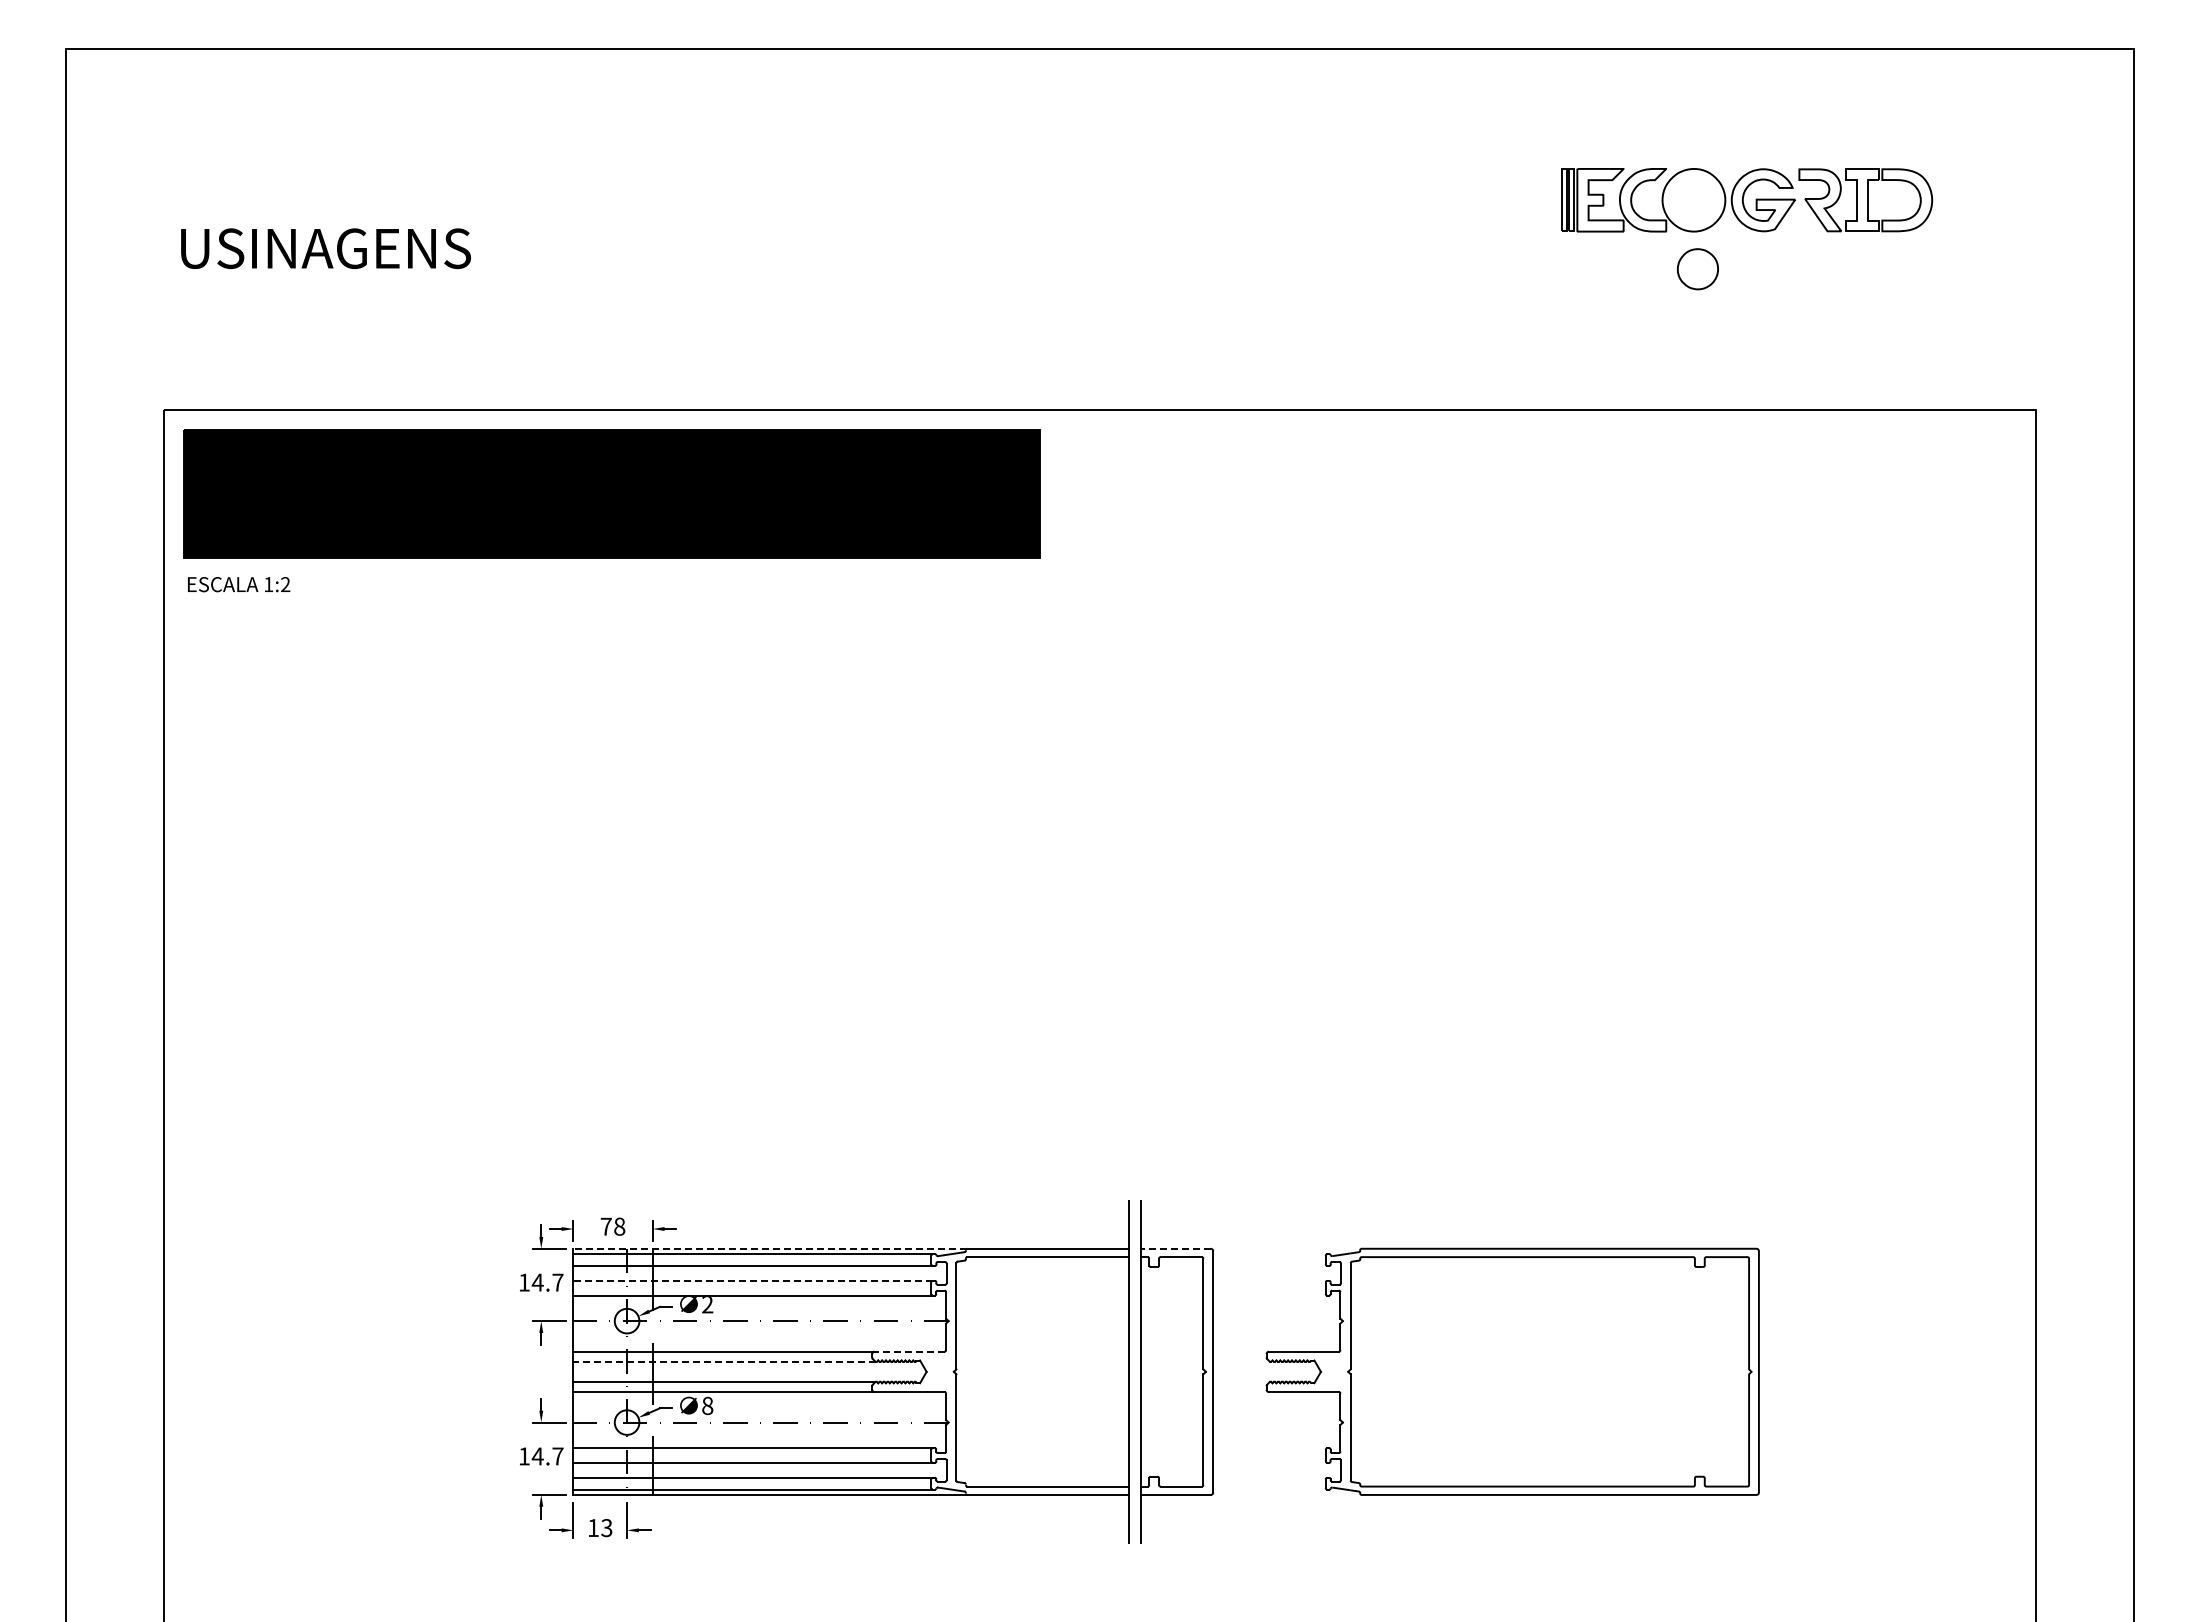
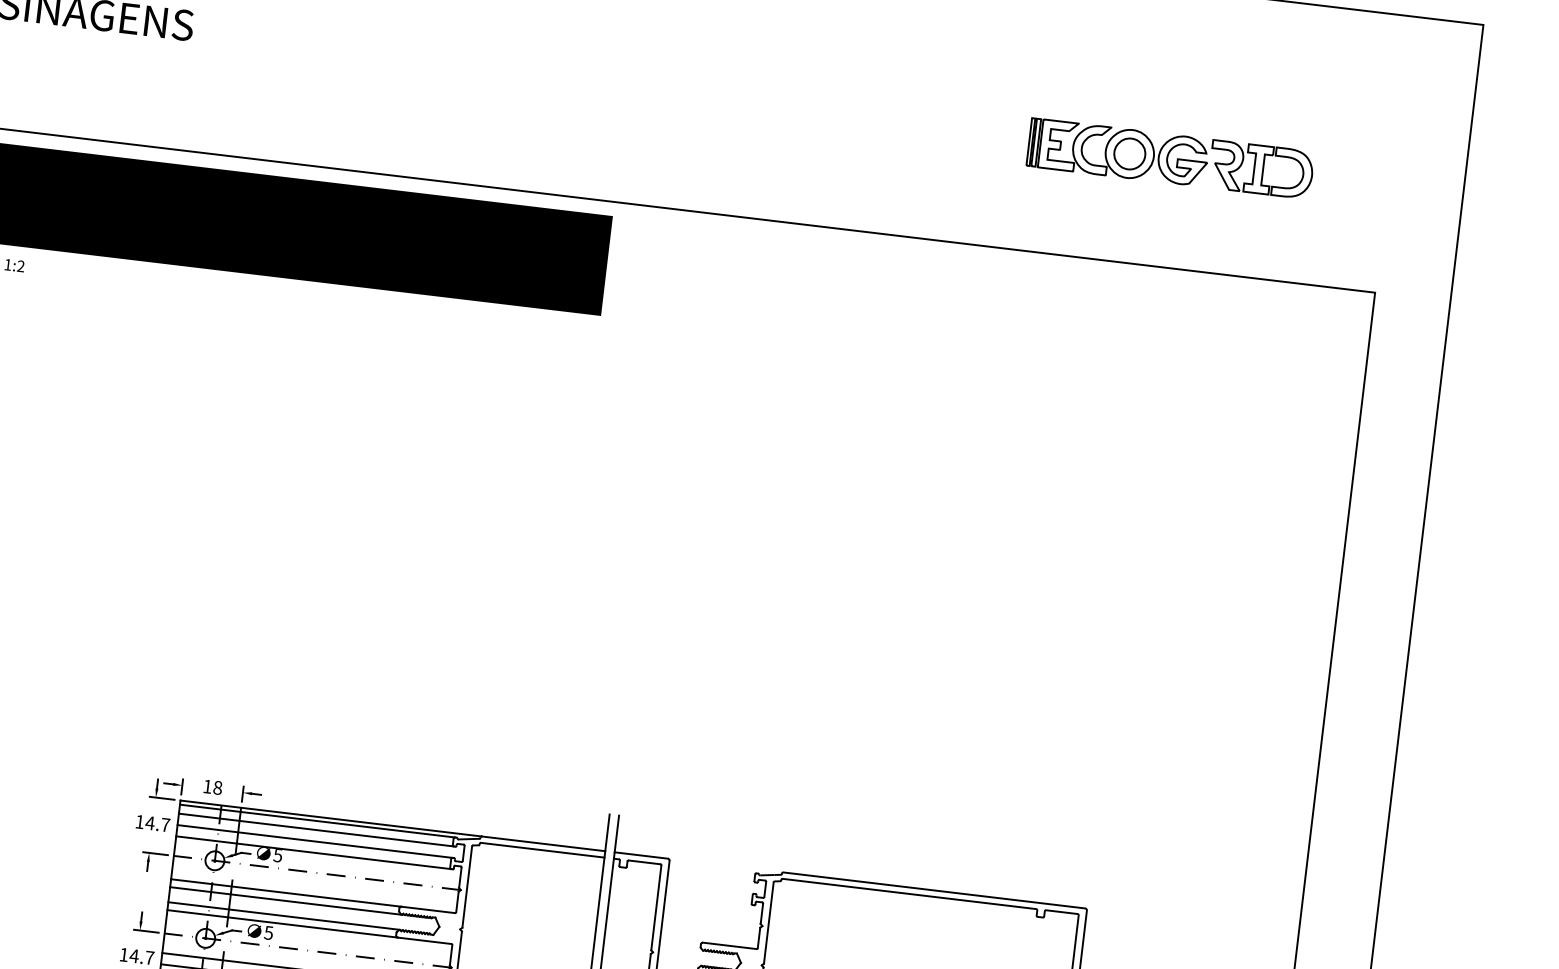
part: (1747, 200) -> (1170, 159), moved
text: (605, 1226) -> (207, 786), 78 -> 18
line: (770, 1248) -> (331, 818), dashed -> solid
line: (1175, 1248) -> (640, 855), dashed -> solid
line: (753, 1280) -> (315, 841), dashed -> solid
text: (707, 1305) -> (277, 856), 2 -> 5
line: (909, 1351) -> (428, 909), dashed -> solid
line: (724, 1362) -> (285, 901), dashed -> solid
text: (707, 1405) -> (268, 932), 8 -> 5

